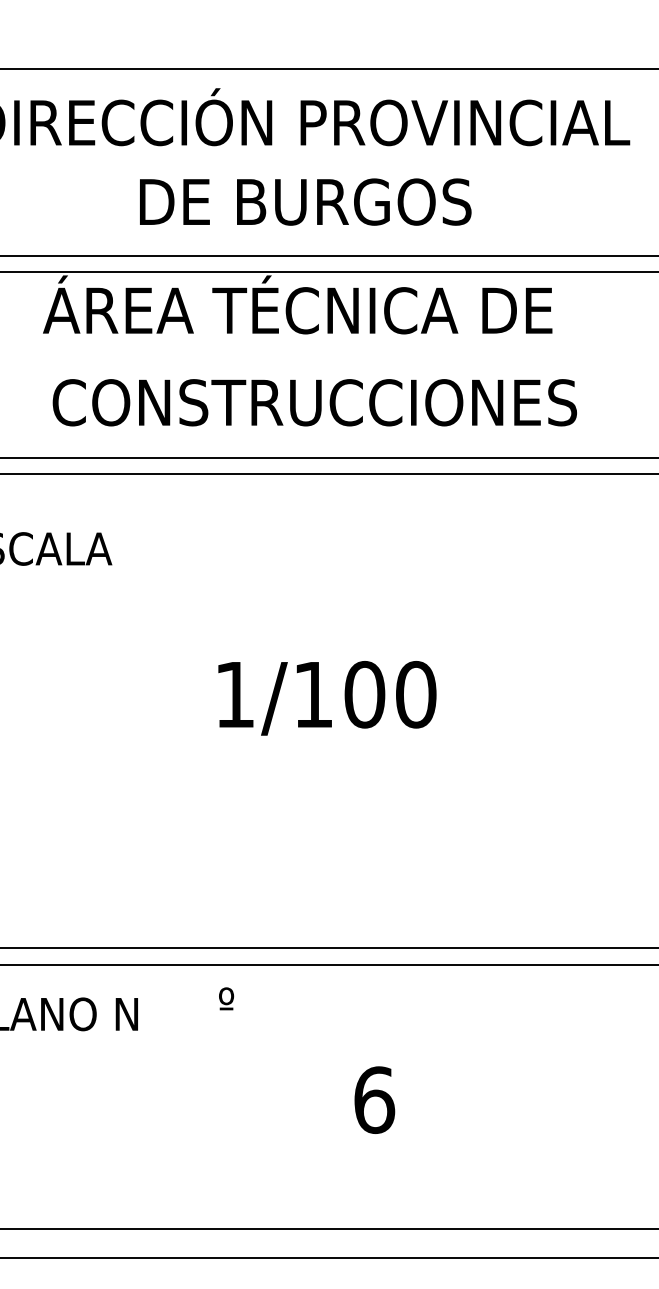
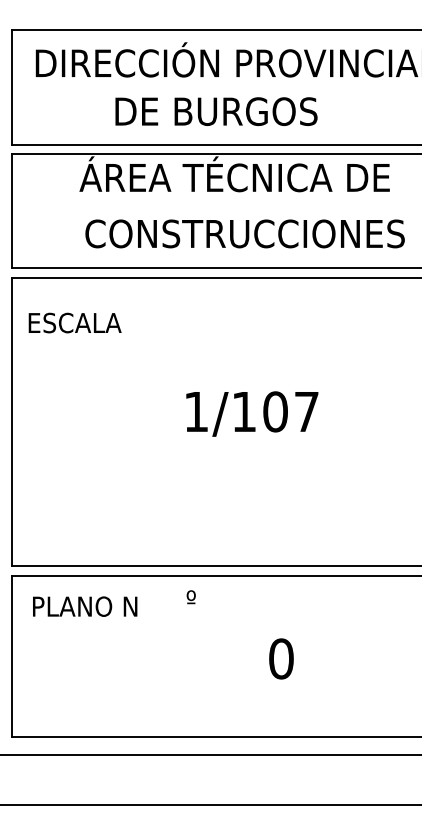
text: (305, 201) -> (216, 111), moved
text: (415, 694) -> (306, 411), 1/100 -> 1/107
text: (374, 1099) -> (281, 658), 6 -> 0

